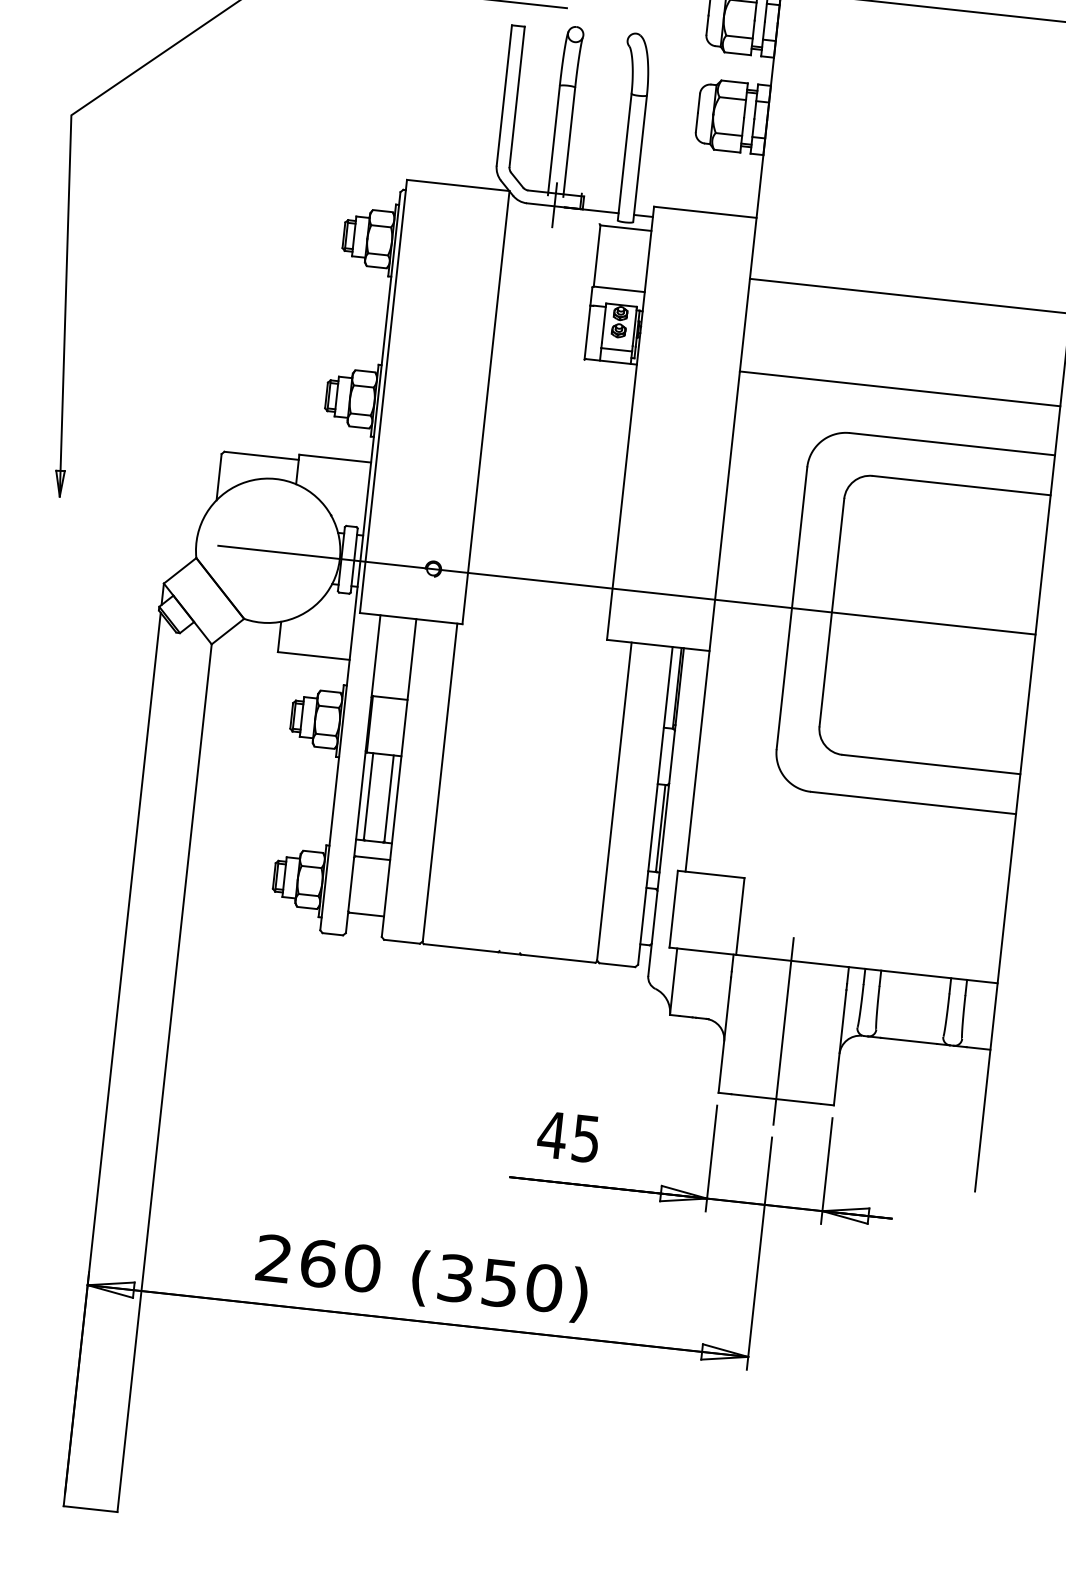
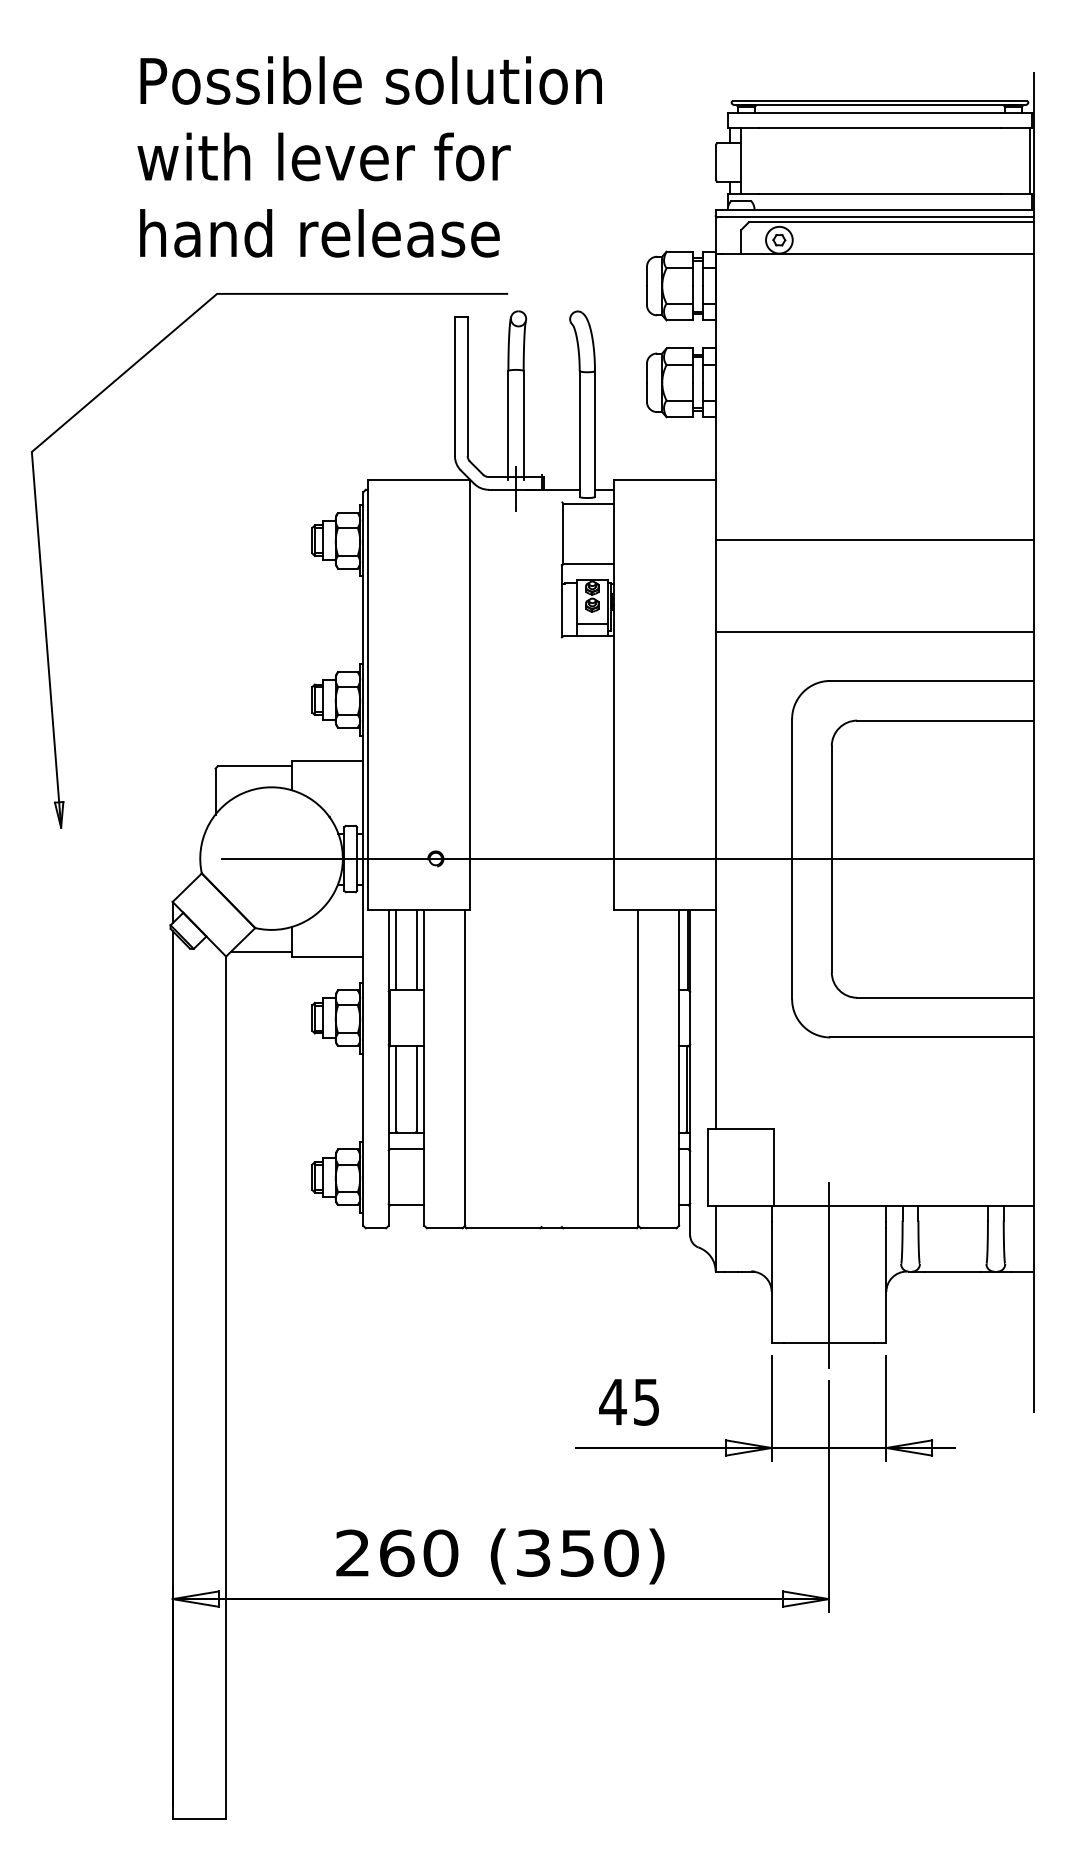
line: (246, 643) -> (260, 951), added
line: (383, 655) -> (396, 949), added
line: (404, 658) -> (416, 949), added

